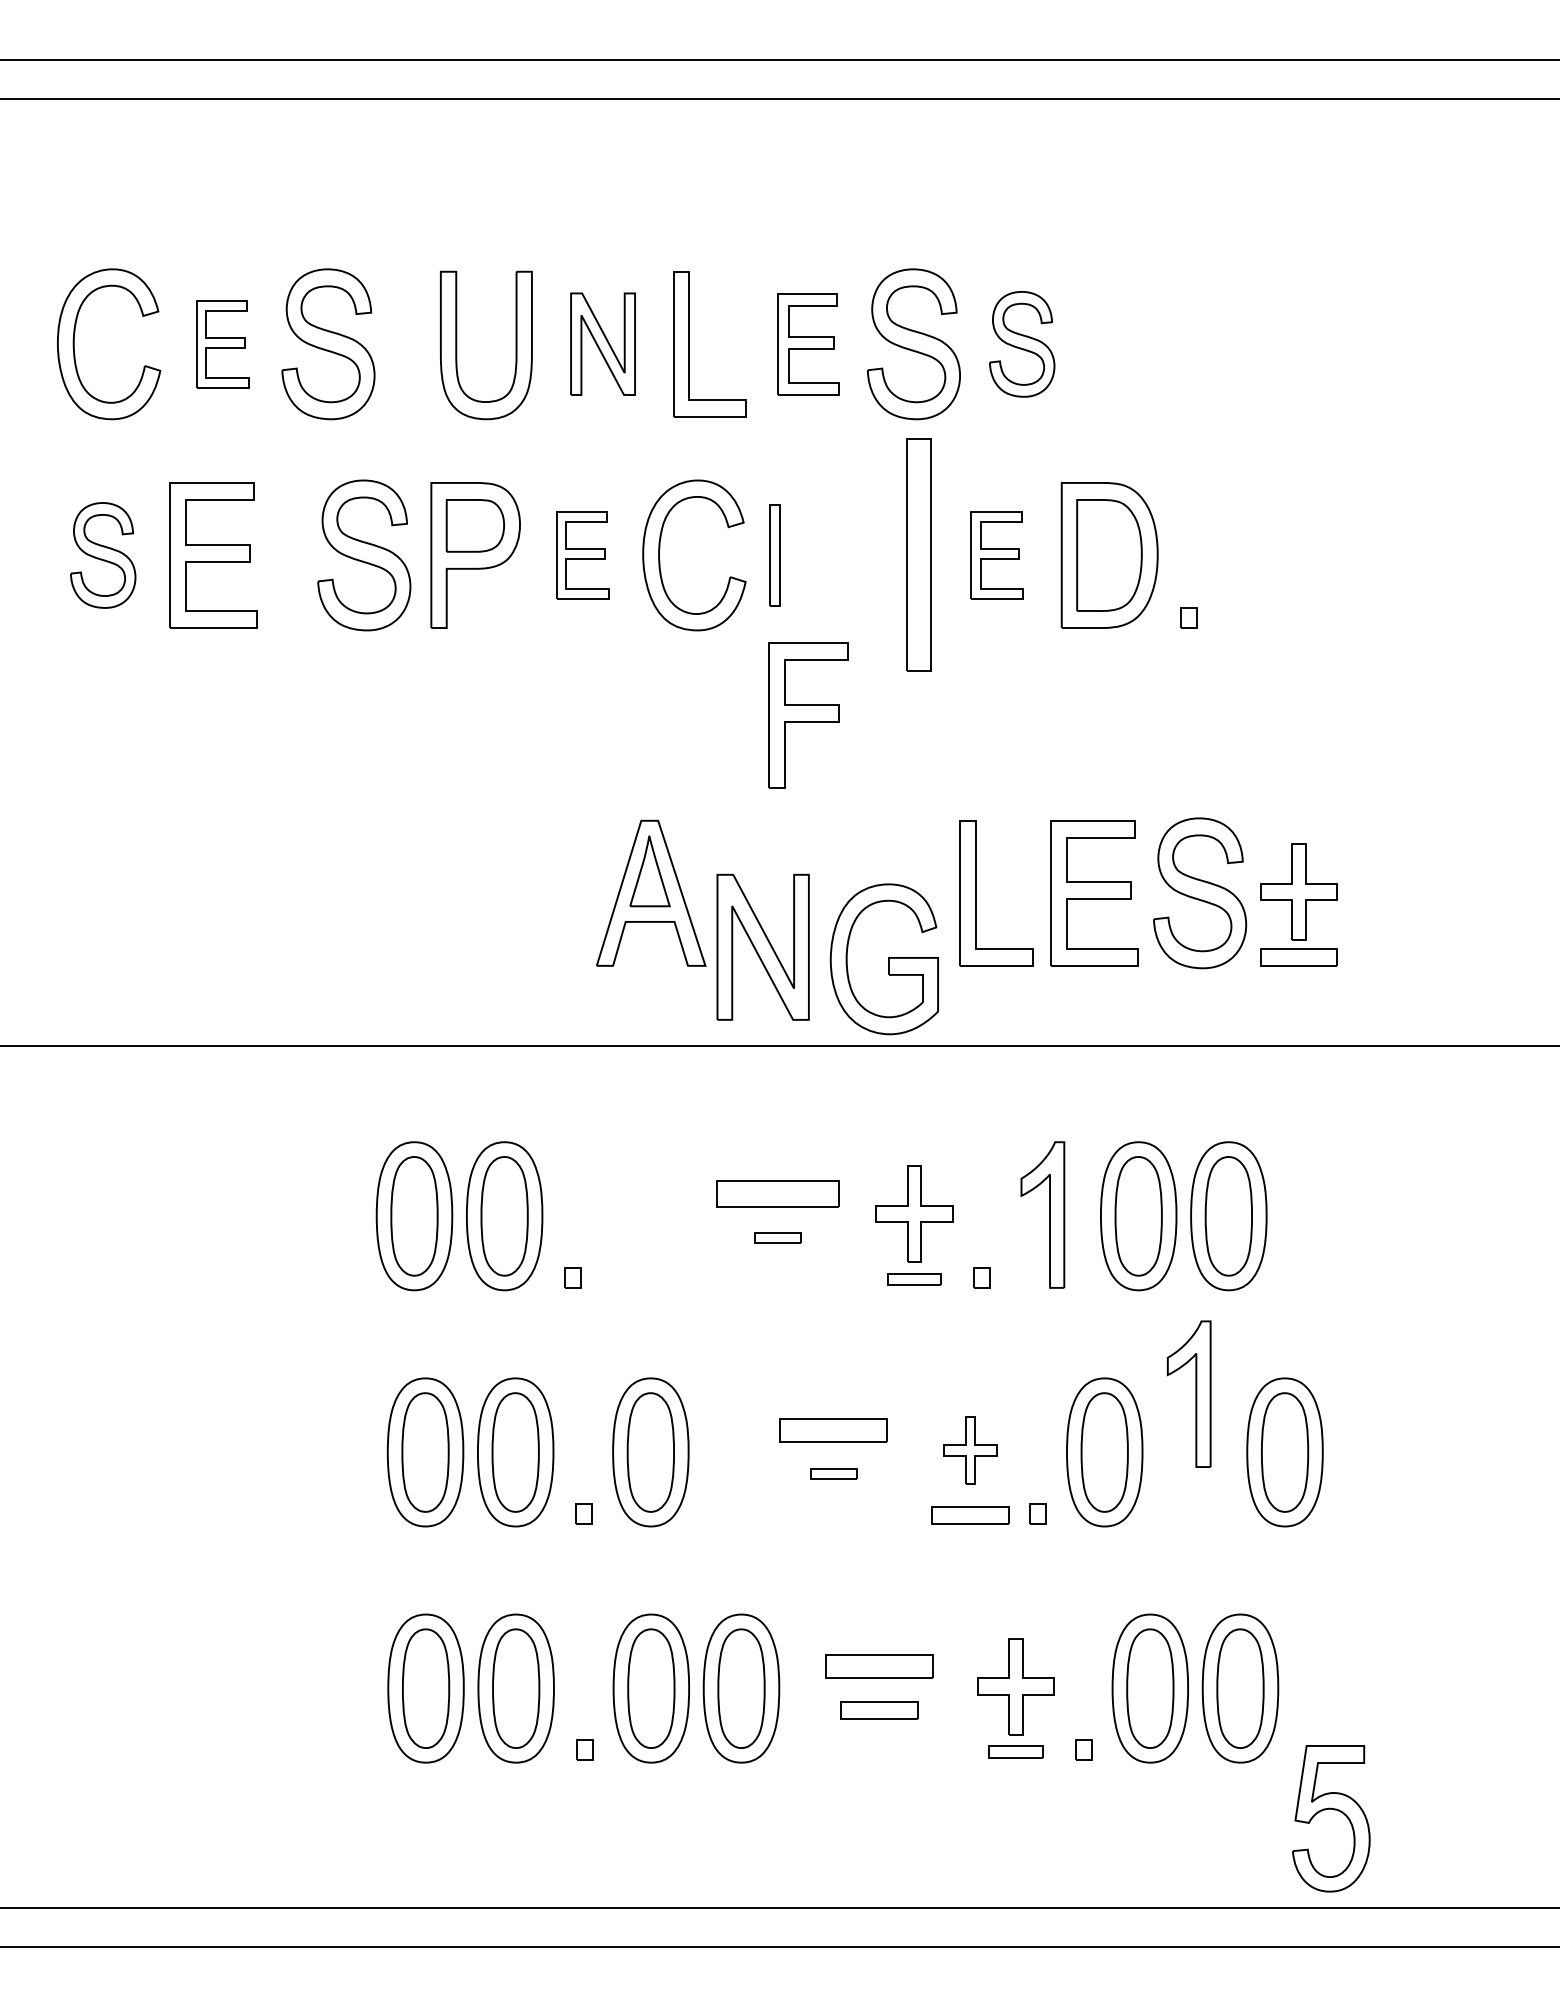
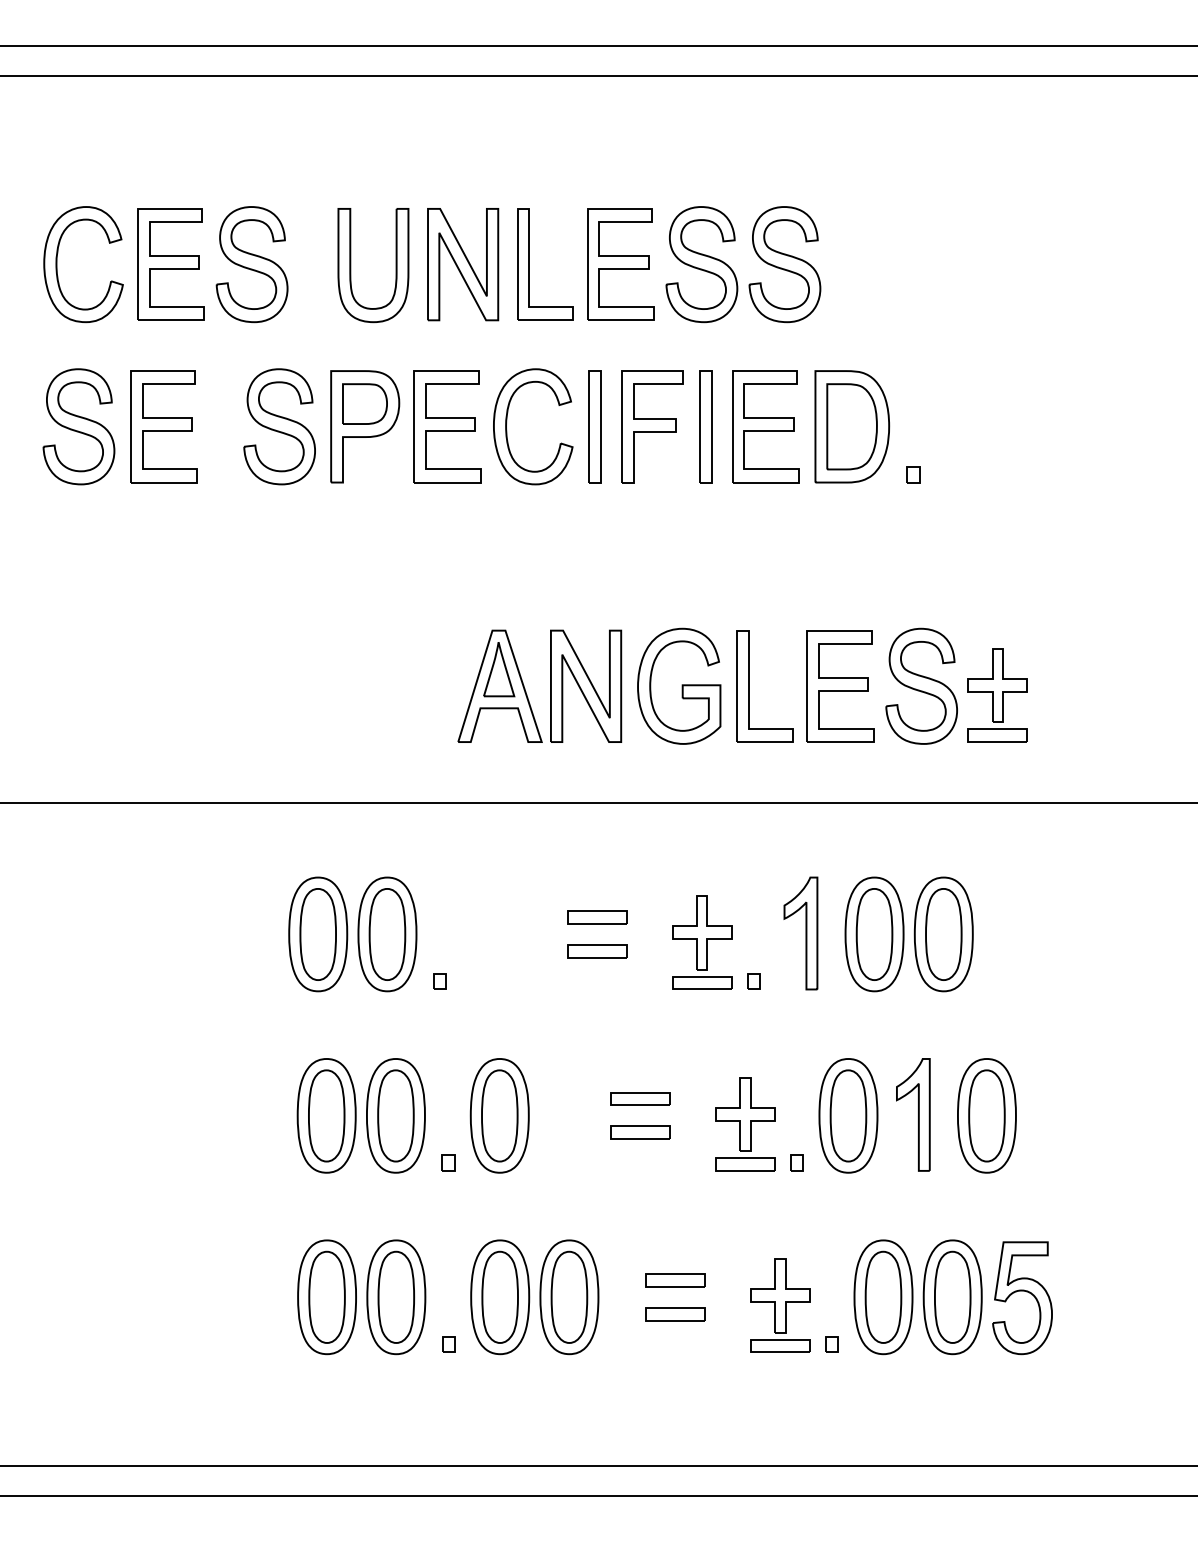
part: (602, 343) -> (462, 263), size x1.43
part: (222, 344) -> (170, 264), size x1.67
part: (808, 344) -> (620, 264), size x1.43
part: (1022, 344) -> (785, 264), size x1.43
part: (103, 555) -> (79, 426), size x1.43
part: (582, 555) -> (447, 426), size x1.67
part: (774, 555) -> (594, 426), size x1.43
part: (918, 555) -> (705, 426), size x0.62
part: (997, 555) -> (766, 426), size x1.67
part: (808, 715) -> (652, 426), moved
part: (762, 946) -> (585, 685), moved
part: (883, 959) -> (678, 686), moved
part: (777, 1194) -> (597, 917), size x0.62
part: (777, 1238) -> (597, 951), size x1.67
part: (914, 1279) -> (702, 983), size x1.43
part: (1195, 1393) -> (918, 1114), moved
part: (833, 1430) -> (640, 1099), size x0.71
part: (970, 1450) -> (745, 1114), size x1.43
part: (833, 1474) -> (640, 1132), size x1.67
part: (879, 1666) -> (675, 1280), size x0.71
part: (1015, 1751) -> (779, 1345), size x1.43
part: (1334, 1810) -> (1024, 1291), moved

